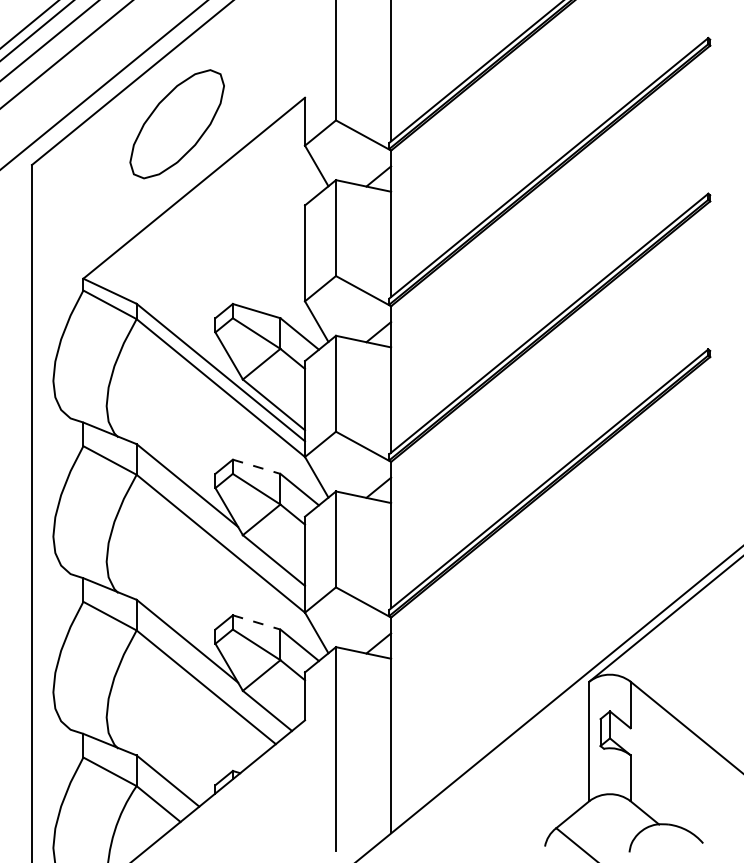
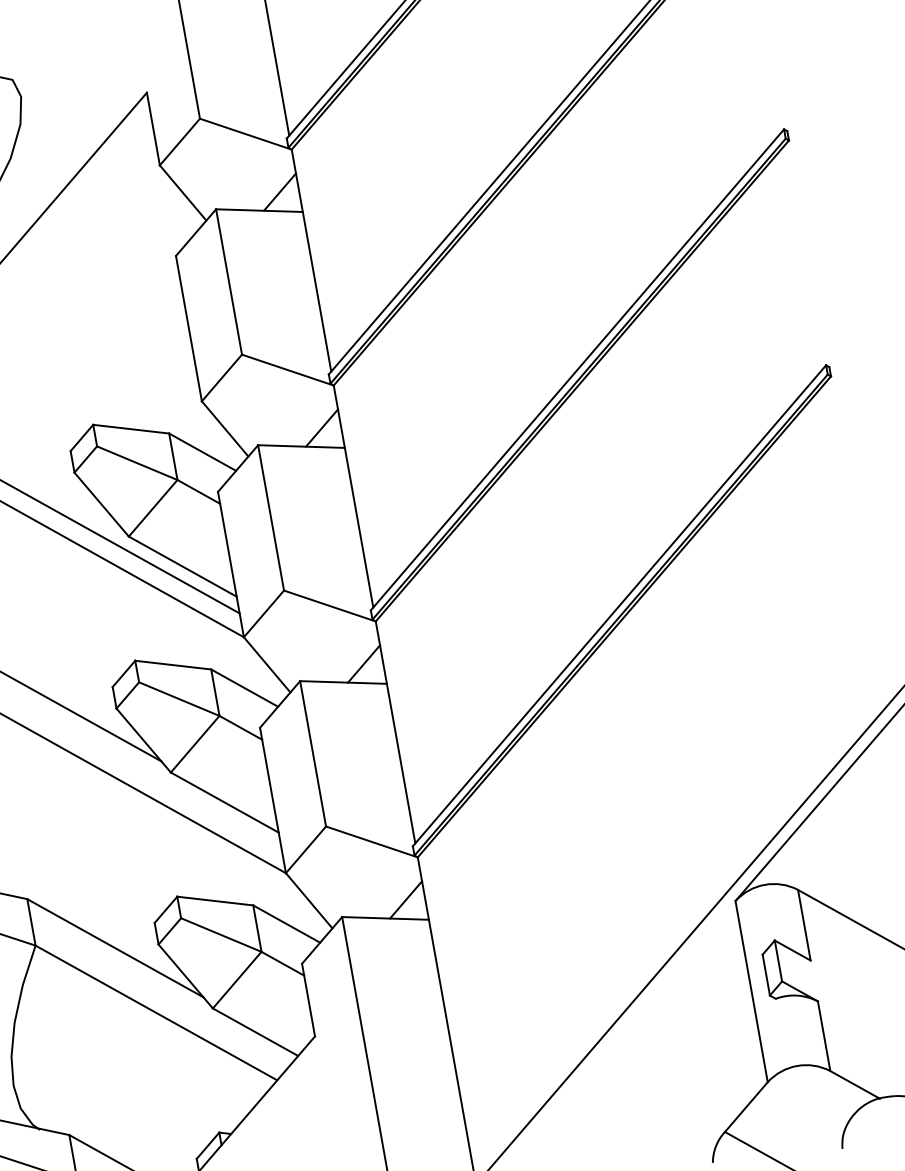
line: (256, 466) -> (172, 664), dashed -> solid
line: (256, 622) -> (215, 901), dashed -> solid

